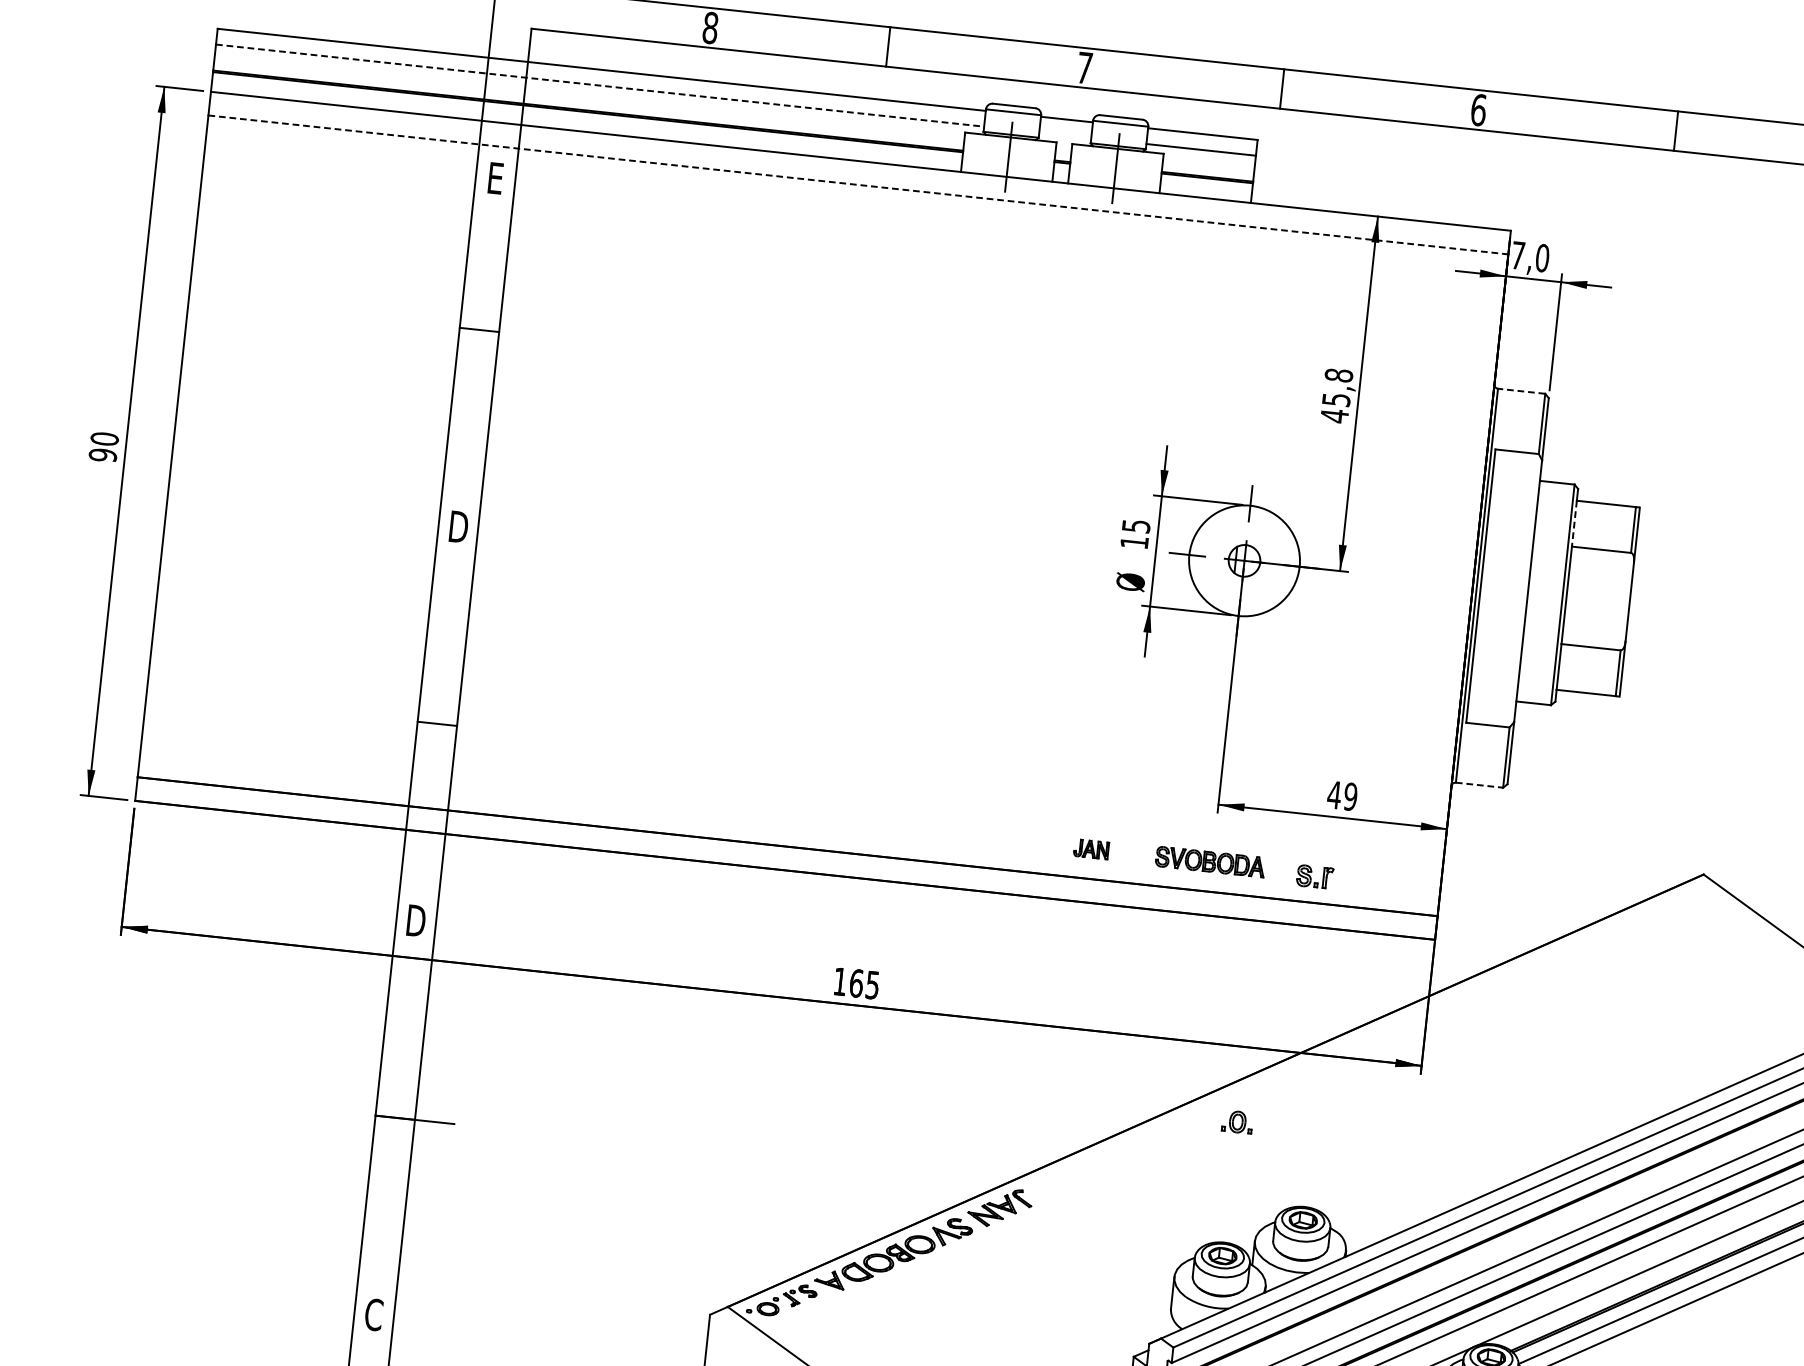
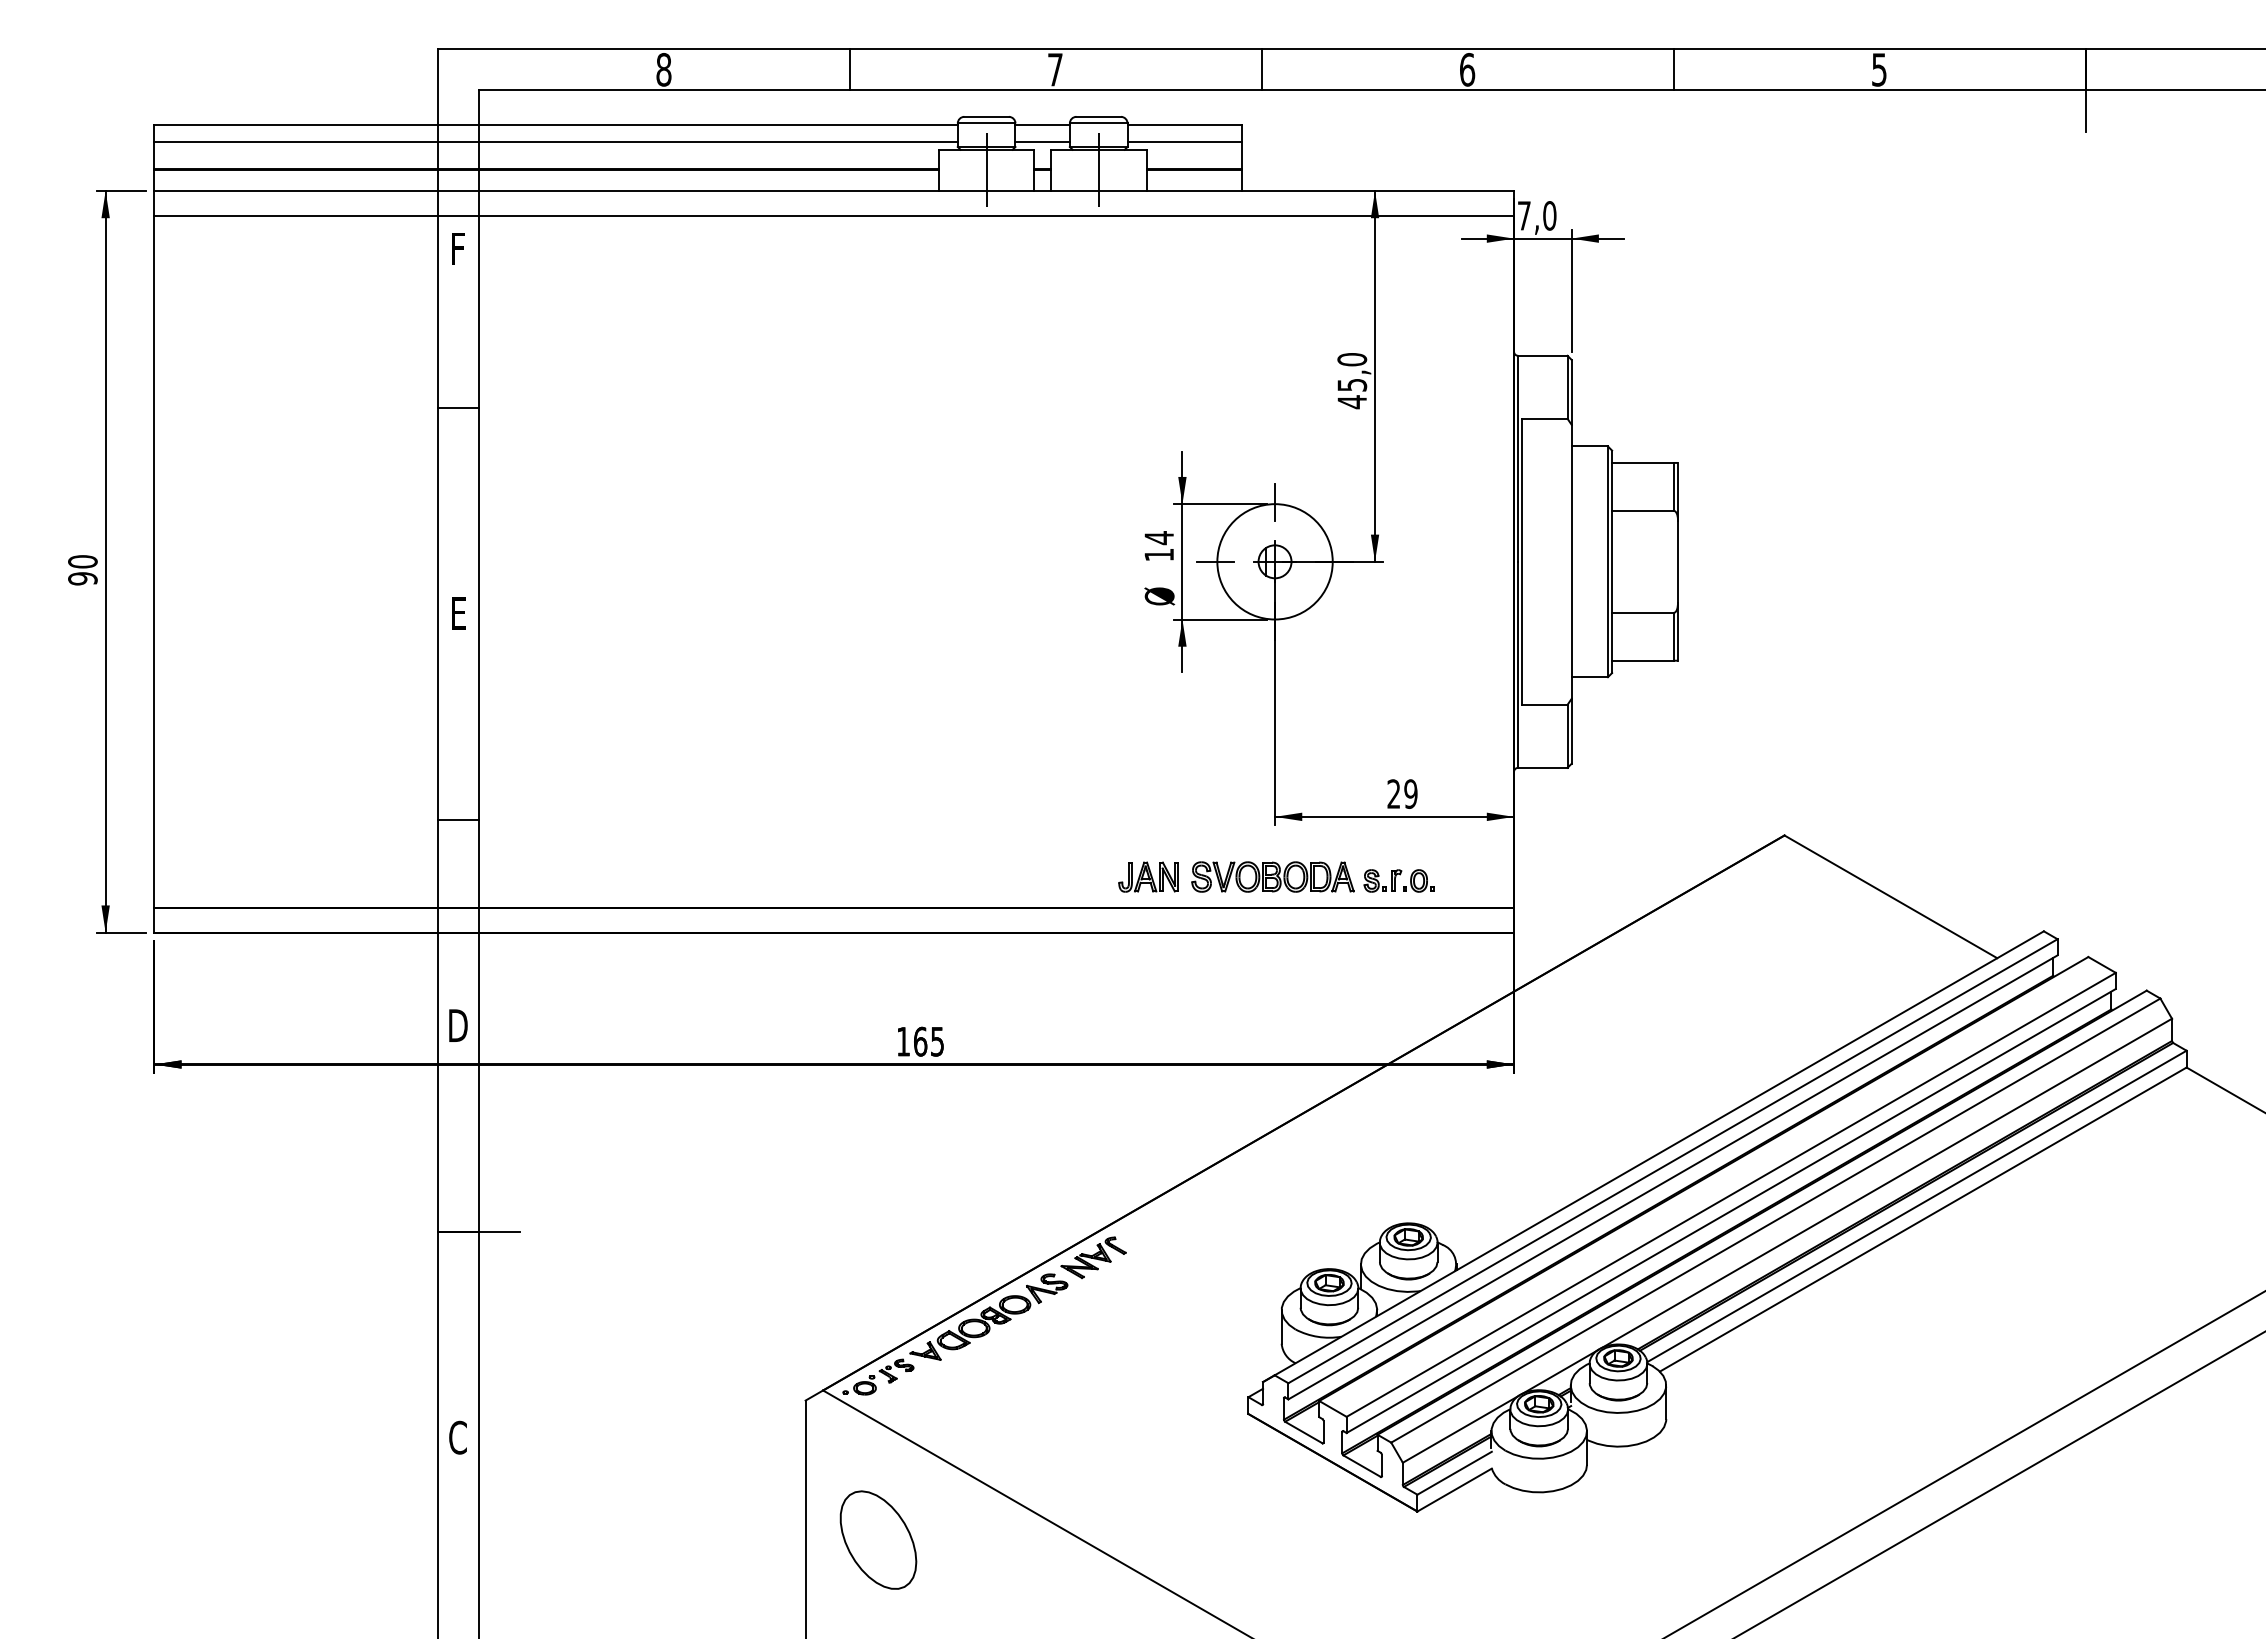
line: (600, 85) -> (556, 141), dashed -> solid
line: (1065, 135) -> (1042, 141), added
text: (495, 177) -> (458, 248), E -> F
line: (858, 184) -> (834, 215), dashed -> solid
text: (1339, 375) -> (1352, 359), 45,8 -> 45,0
line: (1521, 390) -> (1542, 355), dashed -> solid
line: (1574, 523) -> (1612, 486), dashed -> solid
text: (458, 526) -> (458, 613), D -> E
text: (1136, 526) -> (1159, 538), 15 -> 14
line: (1479, 784) -> (1542, 767), dashed -> solid
text: (1334, 794) -> (1393, 793), 49 -> 29
part: (1091, 848) -> (1148, 876), size x1.67
part: (1209, 861) -> (1272, 876), size x1.43
part: (1237, 1121) -> (1418, 880), moved

